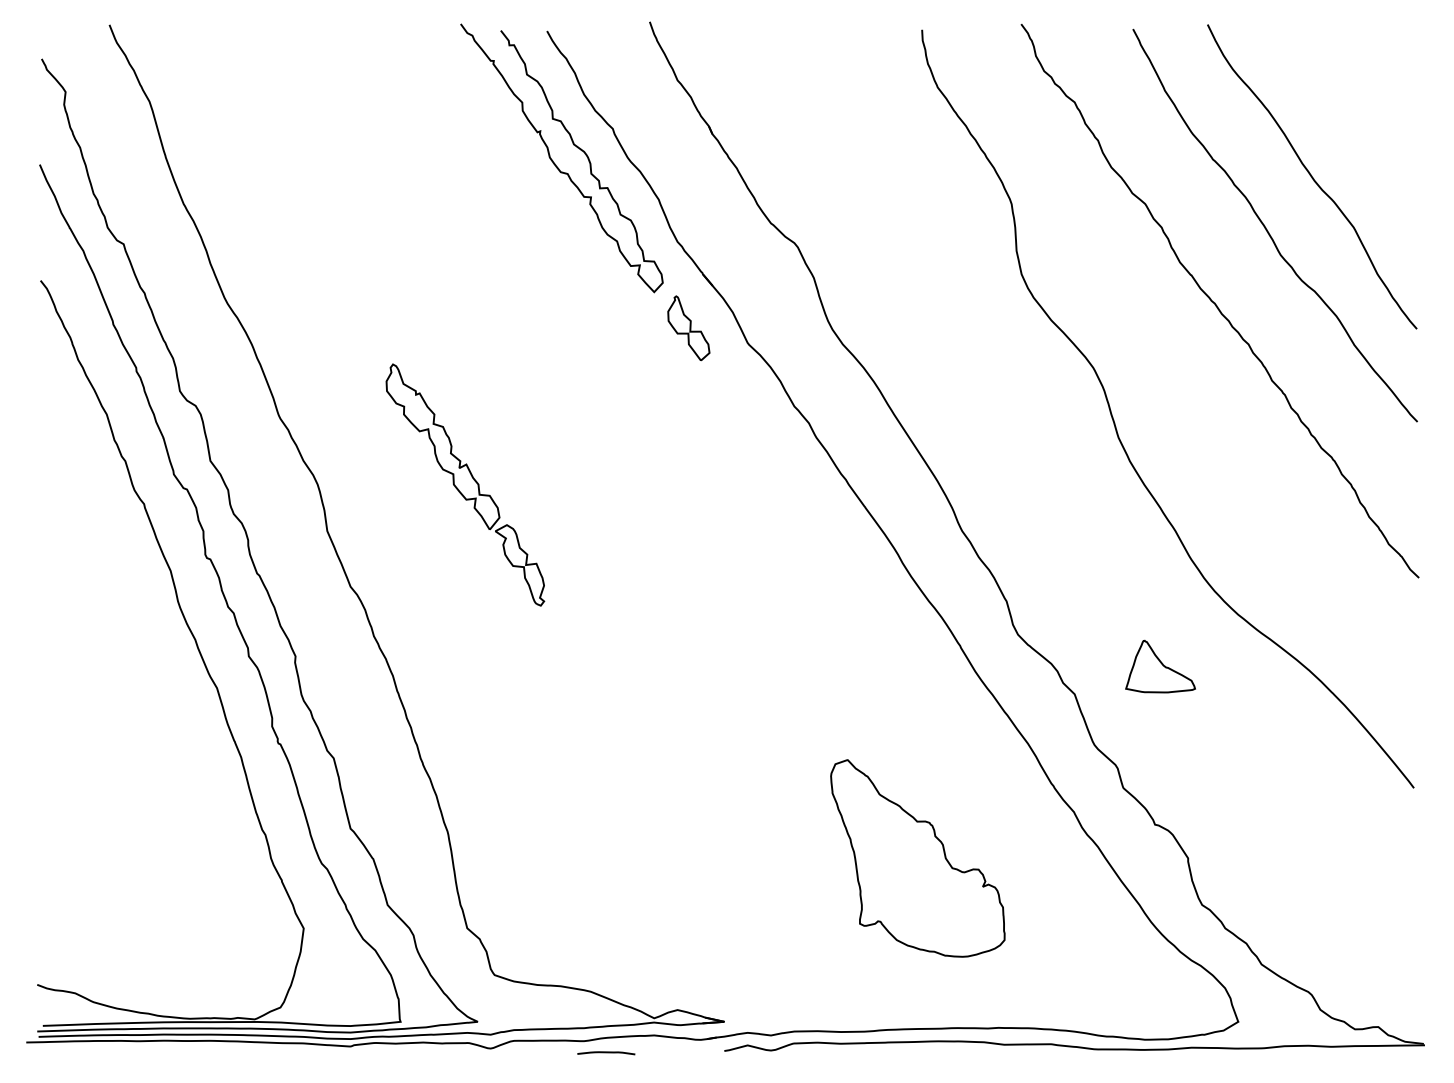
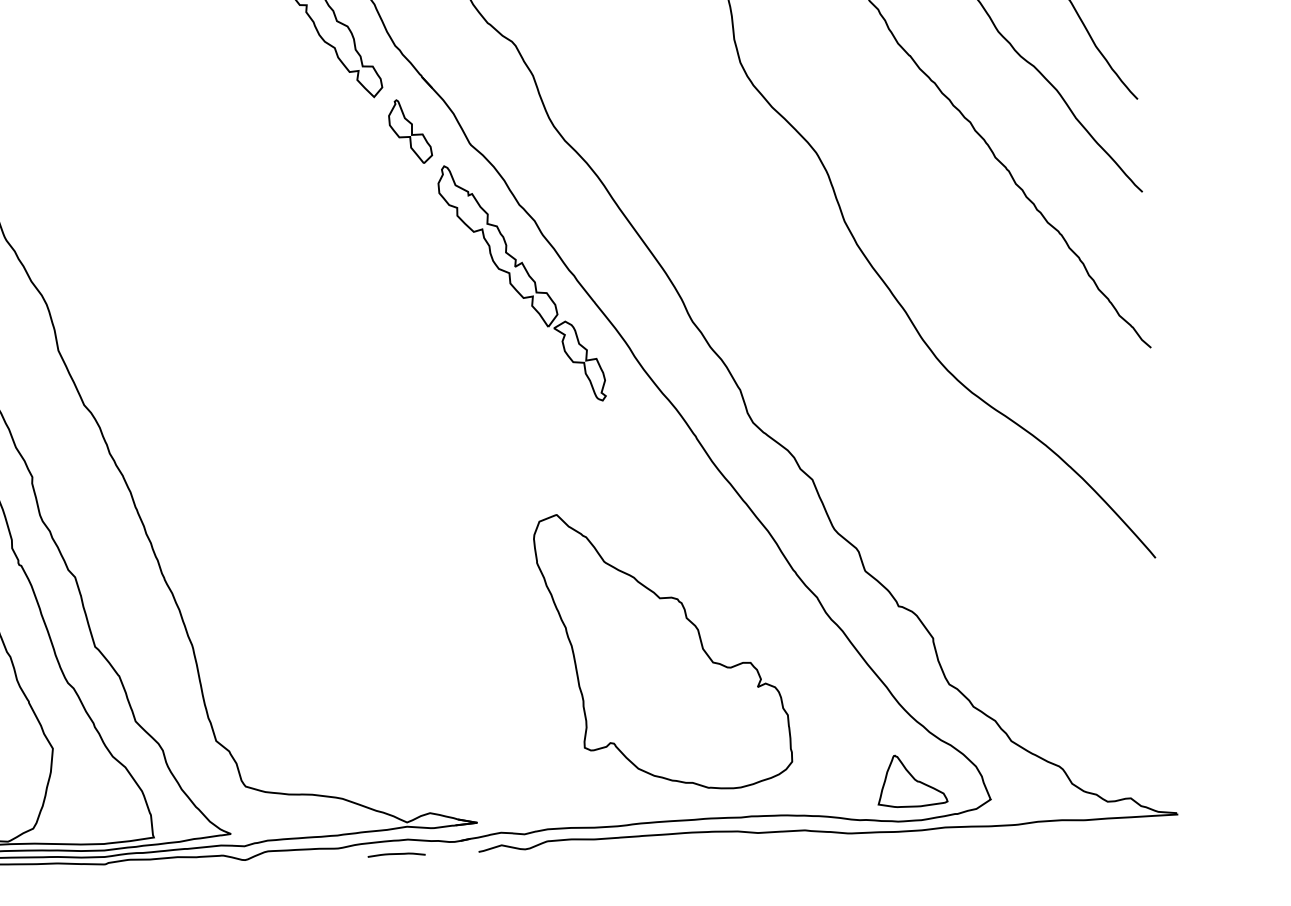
part: (465, 484) -> (522, 282), moved
part: (1160, 666) -> (912, 780), moved
part: (917, 858) -> (662, 650), size x1.43
curve: (606, 1053) -> (396, 855), moved

